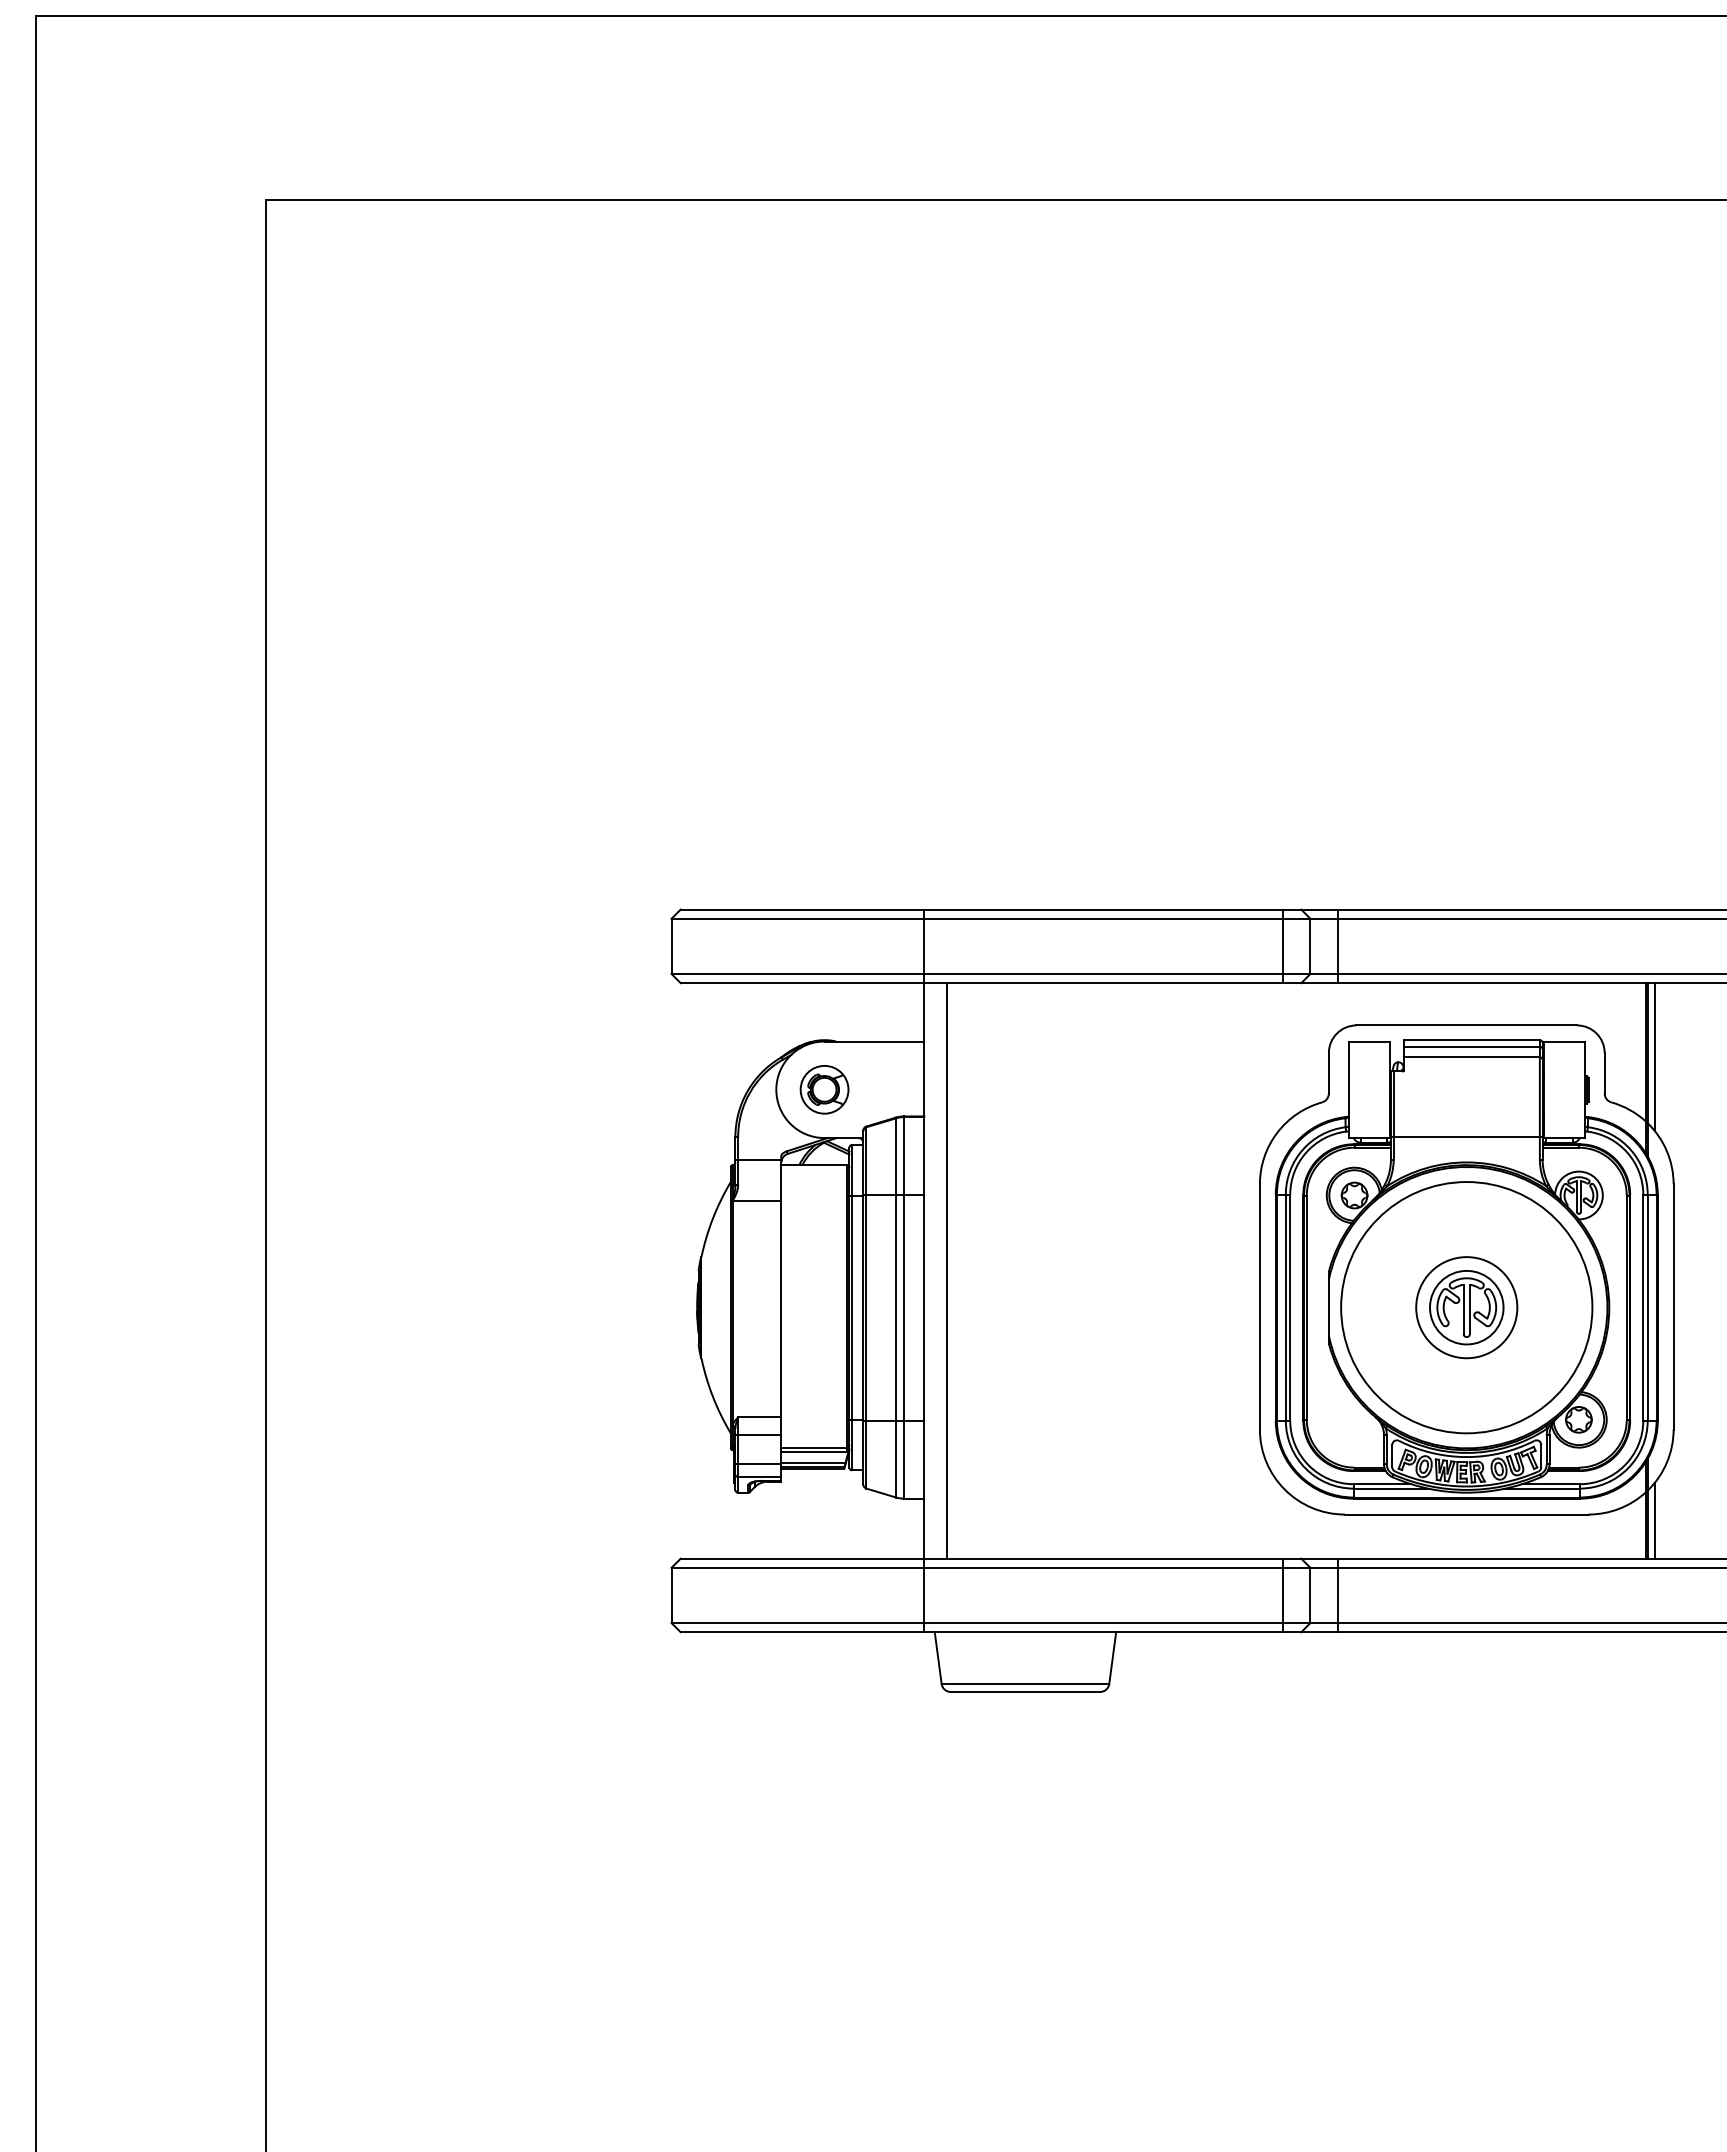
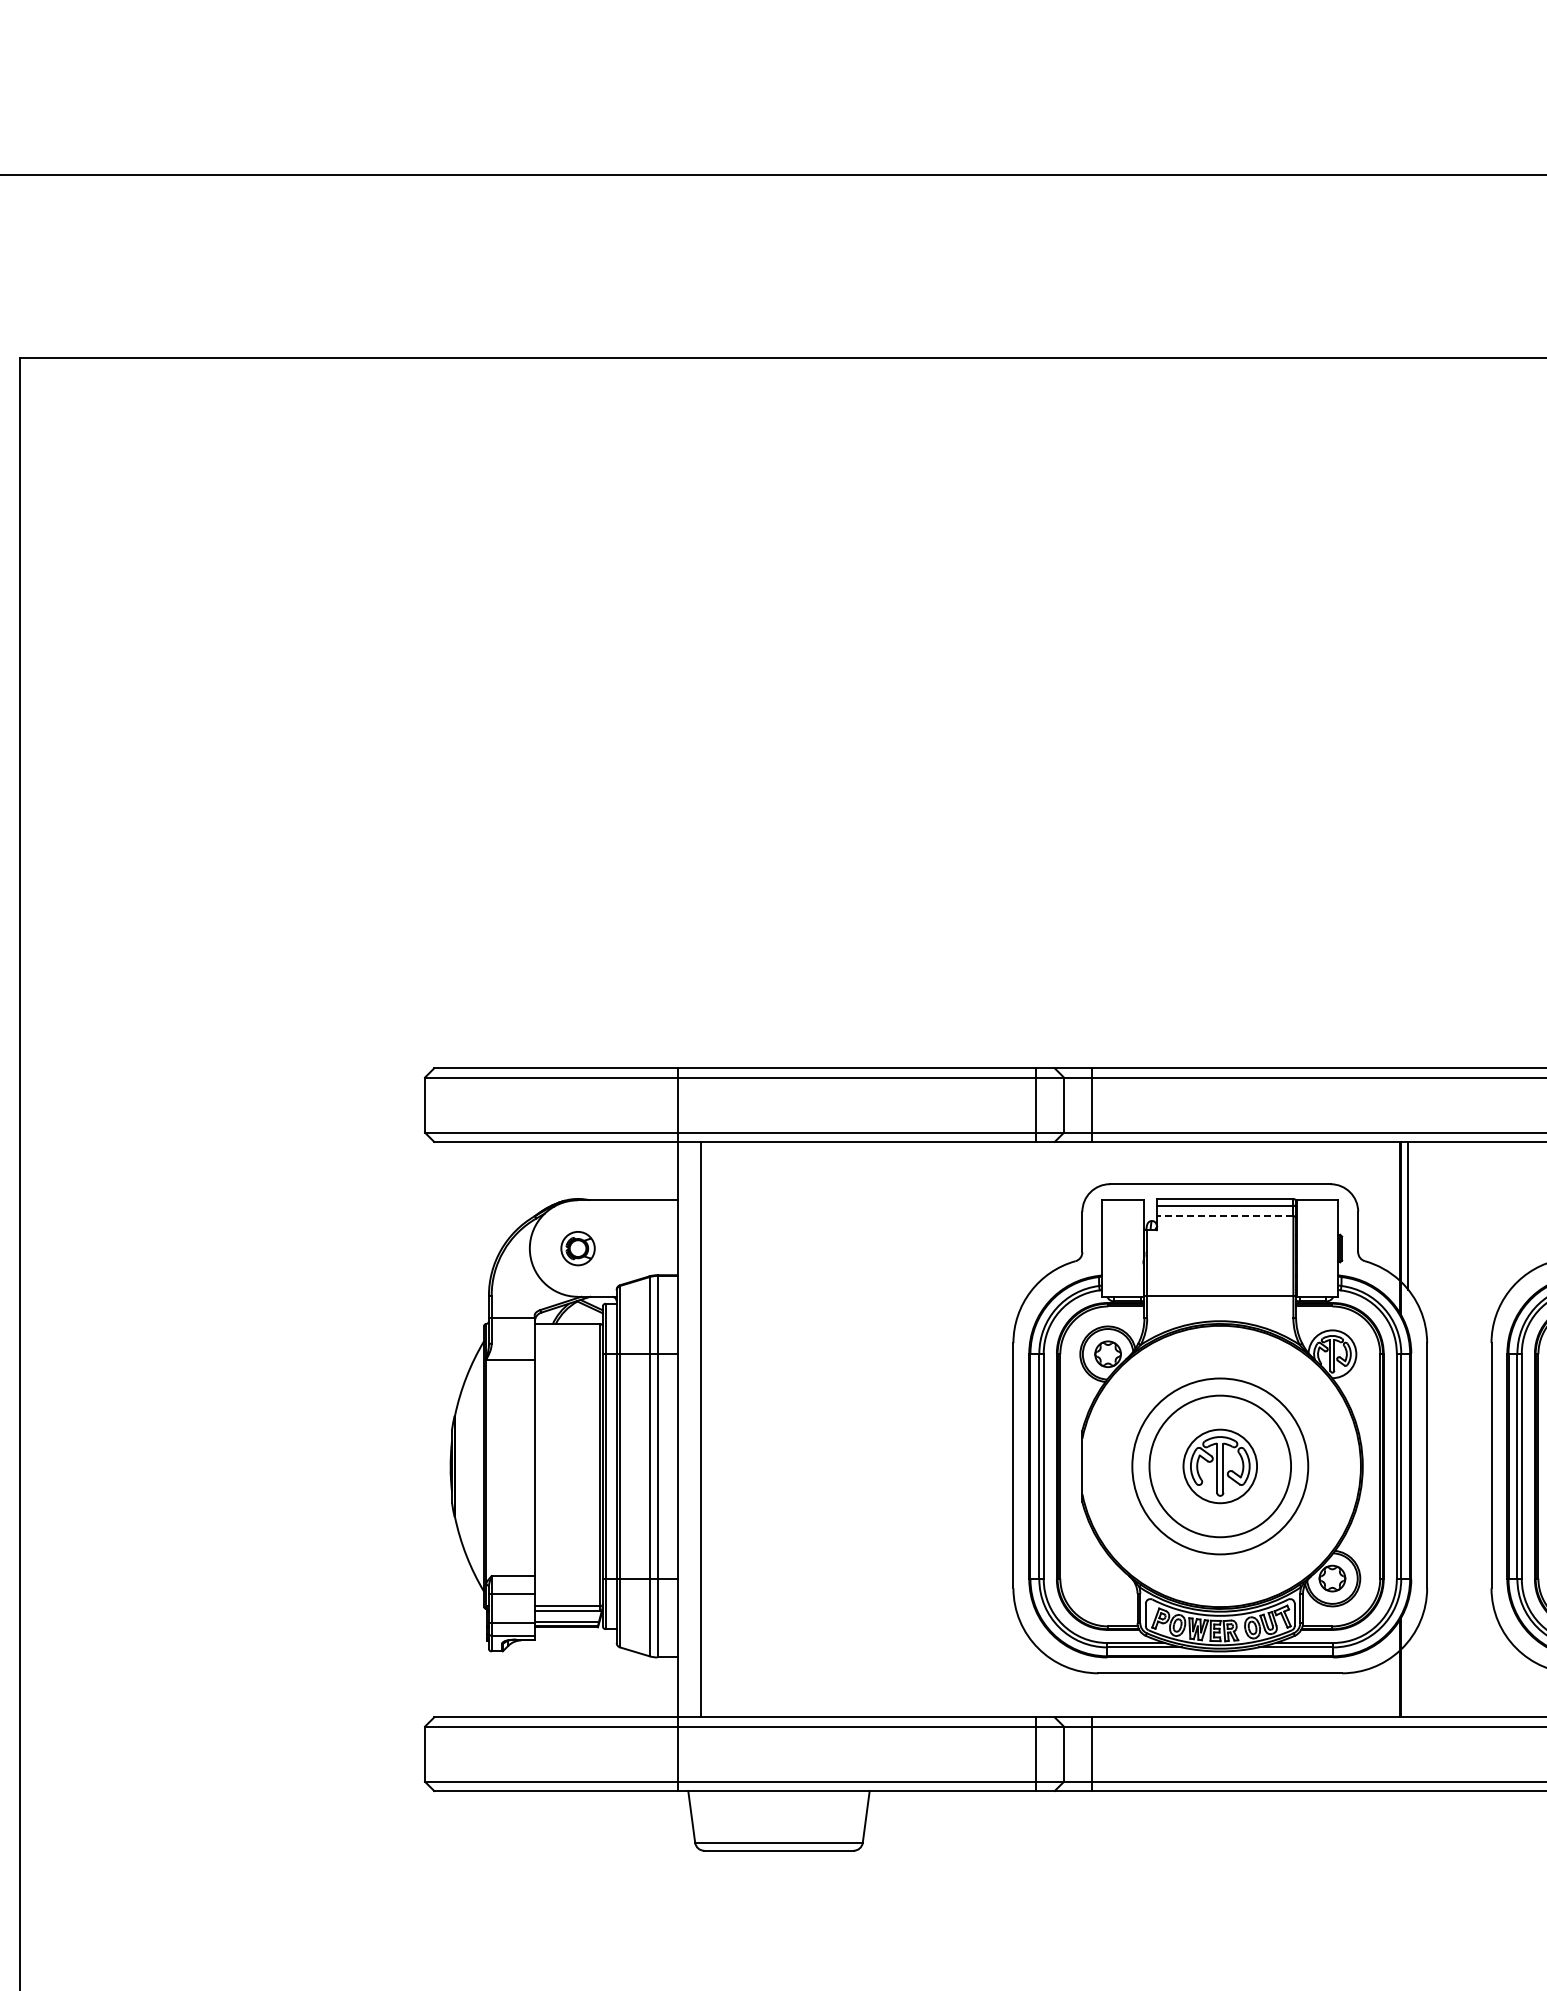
line: (1471, 1057) -> (1225, 1216), solid -> dashed
part: (824, 1089) -> (578, 1248), size x0.7
circle: (1466, 1307) -> (1220, 1466), size x0.7
circle: (1466, 1307) -> (1220, 1466), size x1.4
line: (1654, 1520) -> (1408, 1679), removed

